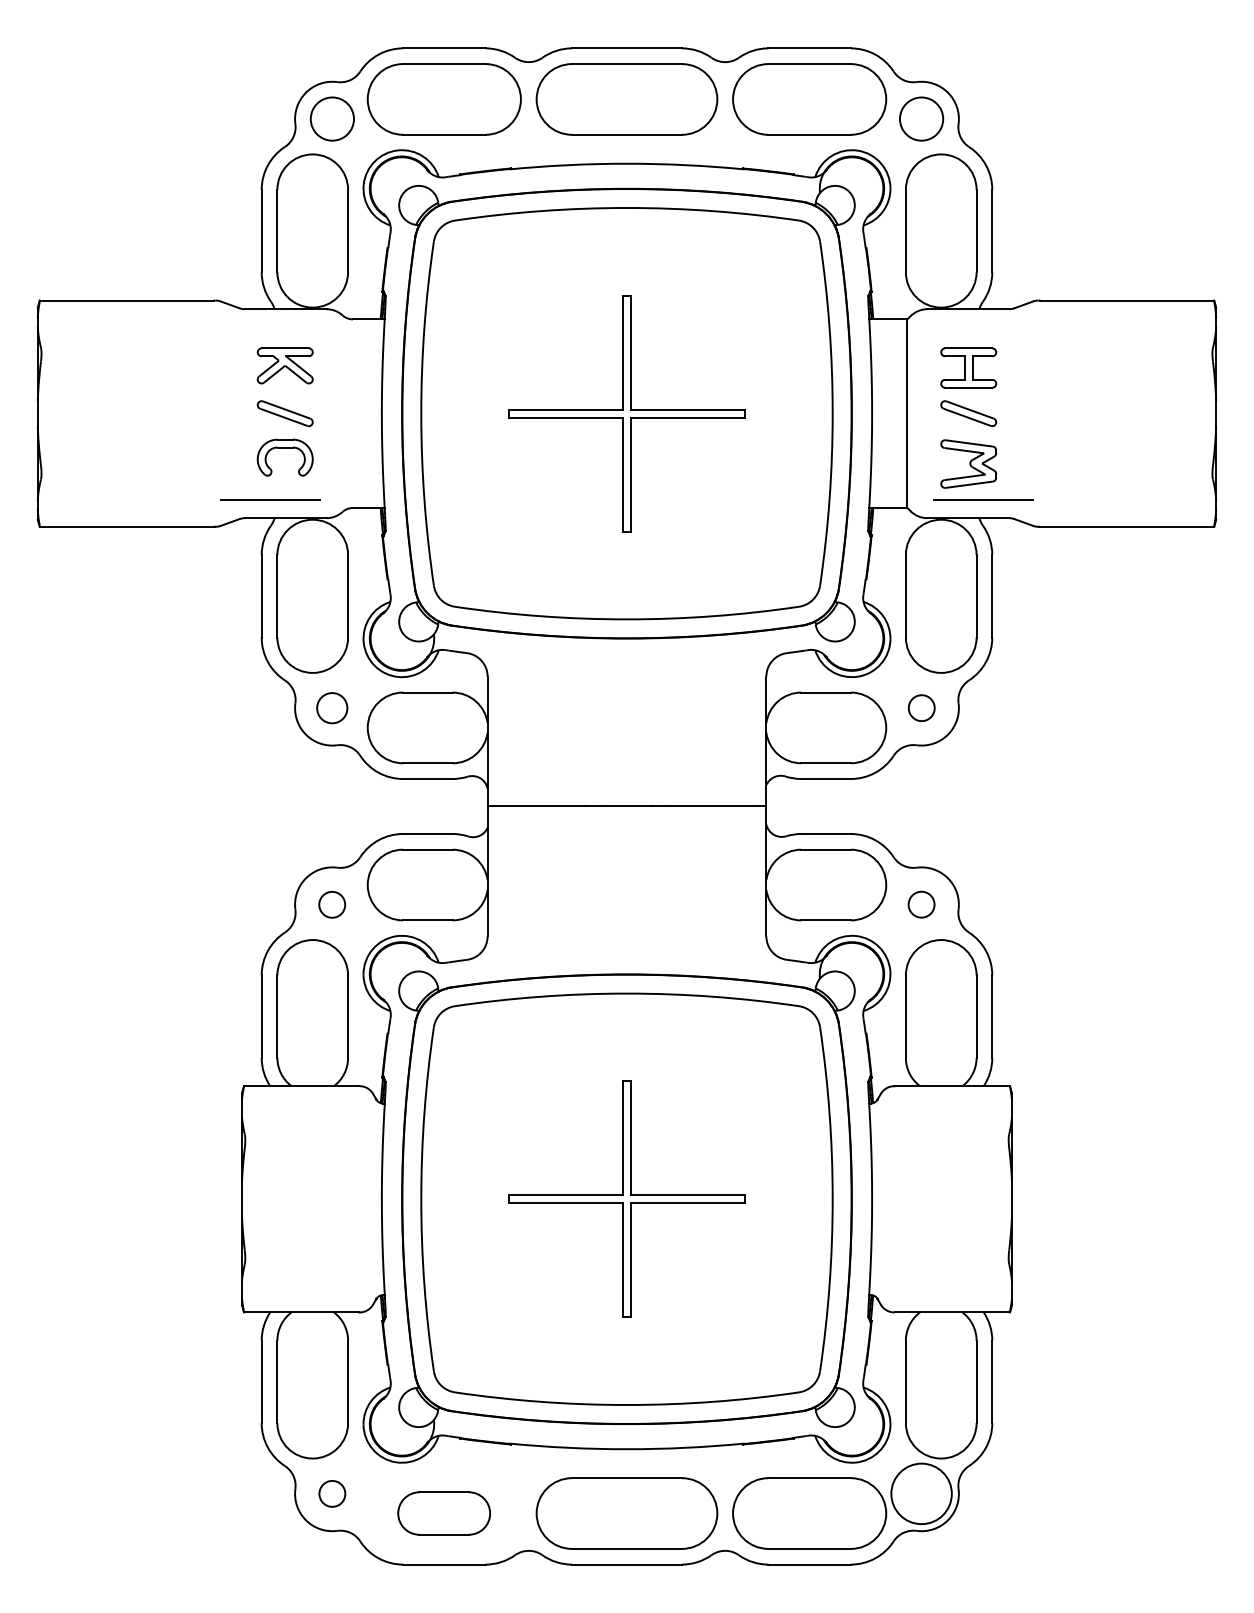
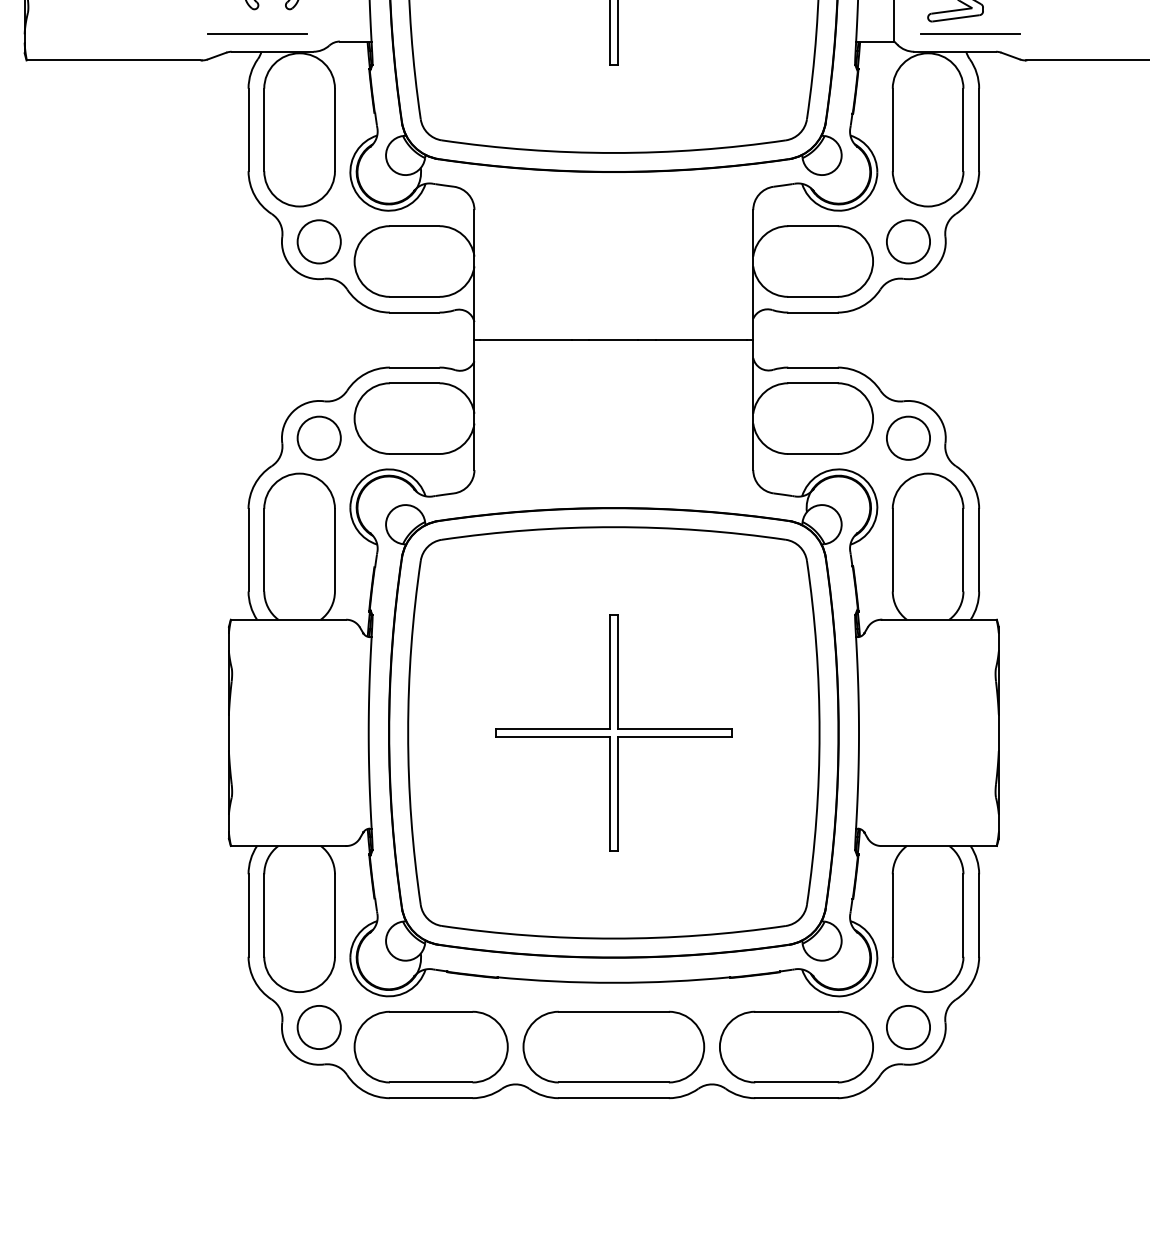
circle: (331, 707) -> (318, 241), size x1.43
circle: (921, 707) -> (908, 241), size x1.67
circle: (331, 904) -> (318, 438), size x1.67
circle: (921, 904) -> (908, 438), size x1.67
circle: (332, 1493) -> (319, 1027), size x1.67
circle: (921, 1493) -> (908, 1027), size x0.71
part: (443, 1513) -> (430, 1047), size x1.67

